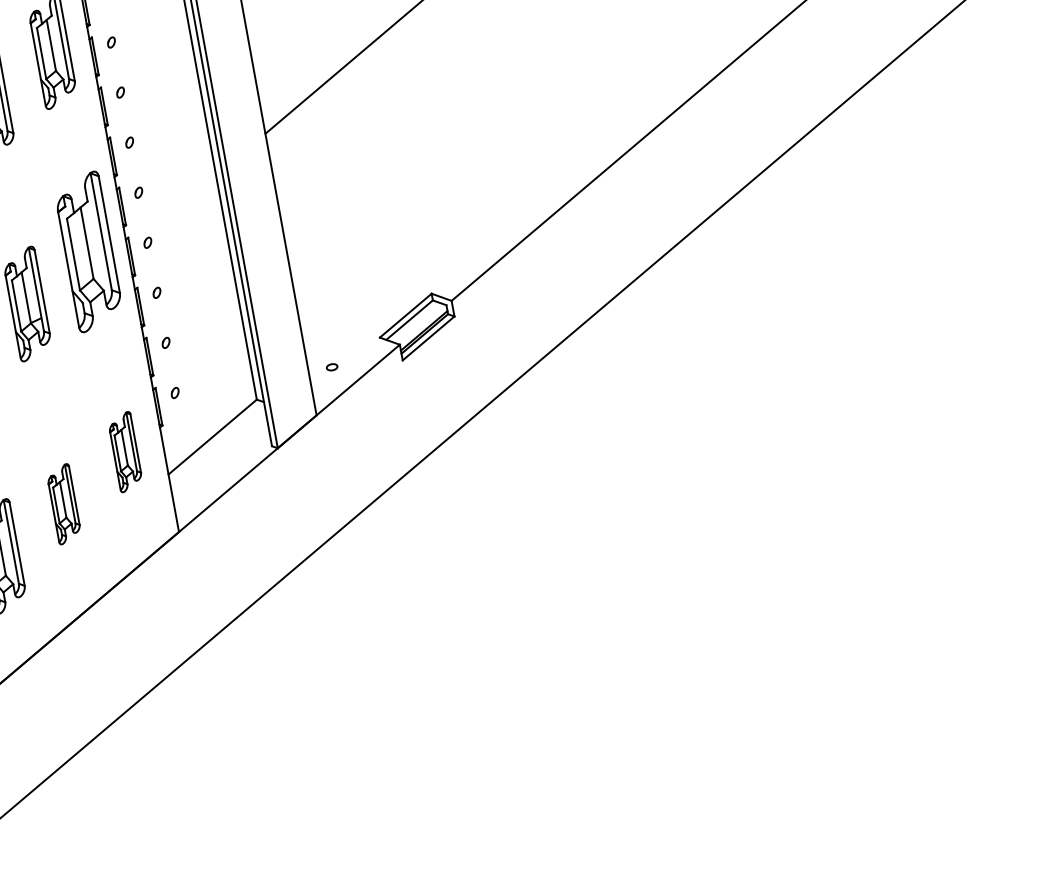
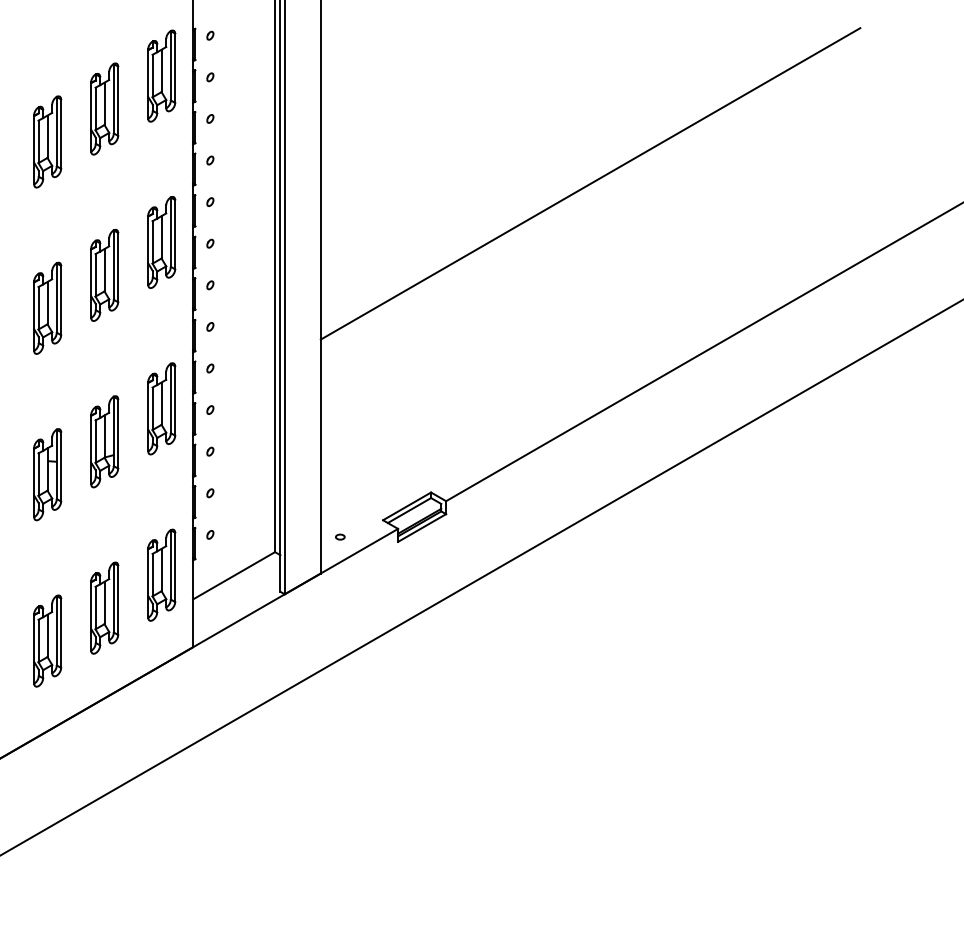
part: (88, 251) -> (161, 408), size x0.71
part: (125, 451) -> (161, 574), size x1.43
part: (63, 503) -> (104, 607), size x1.43

